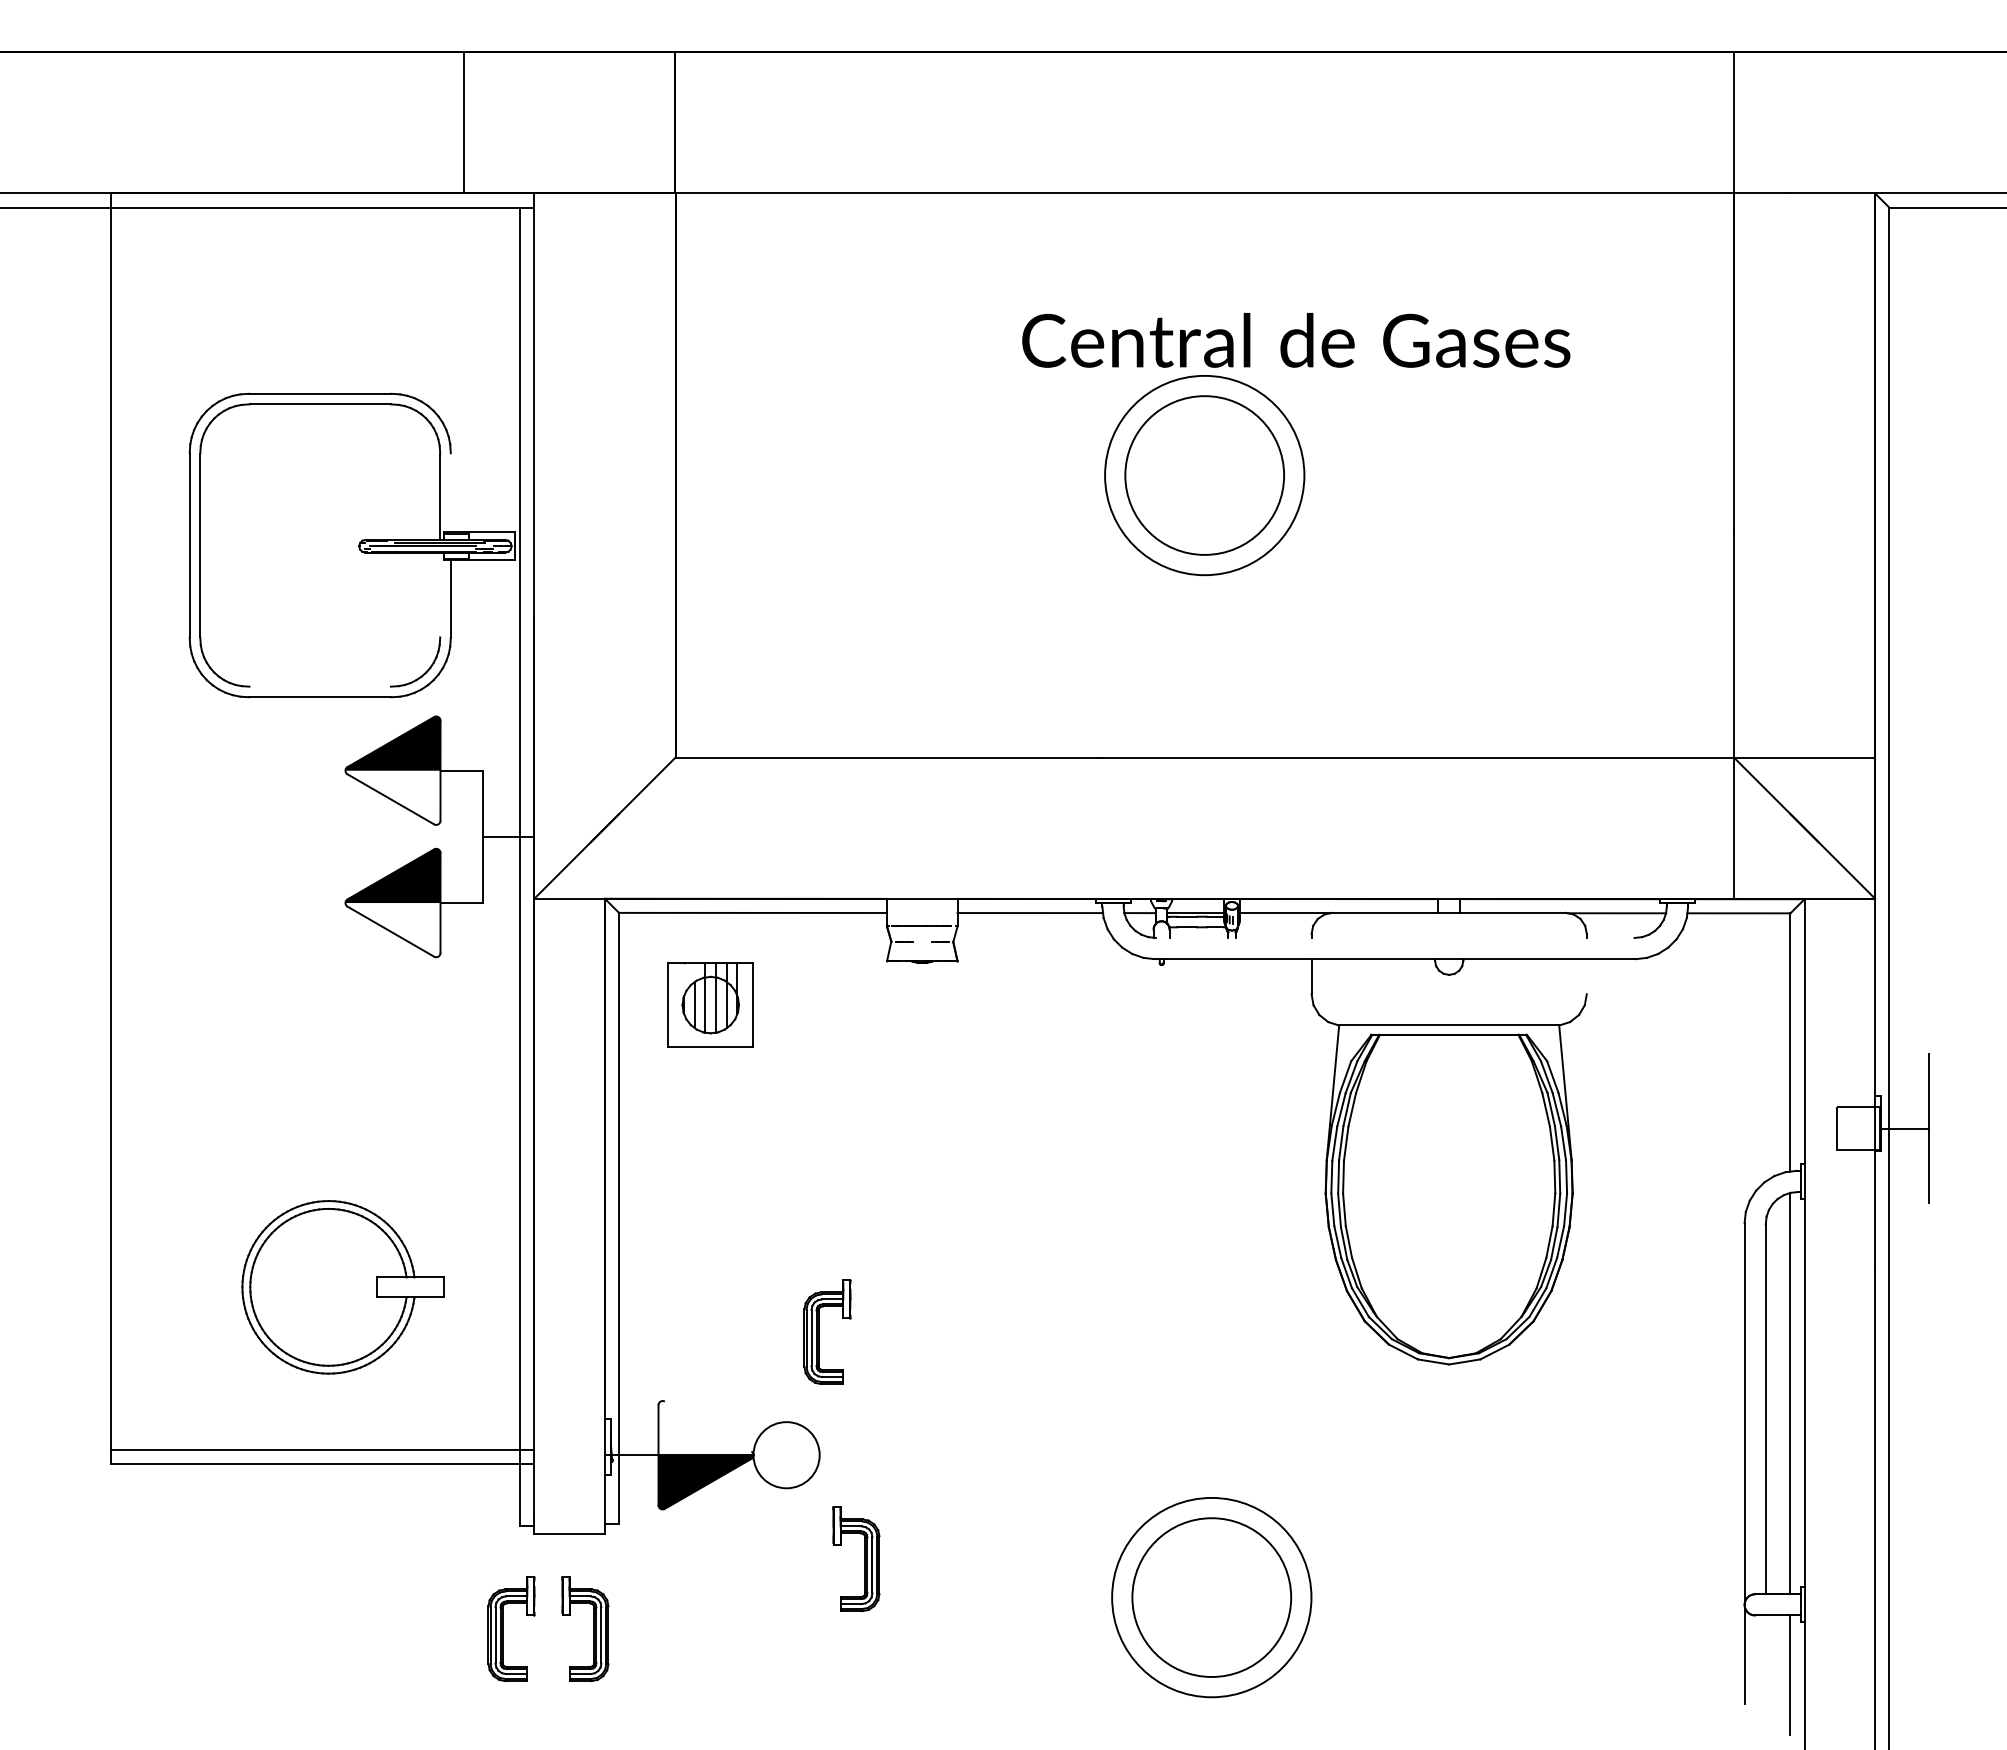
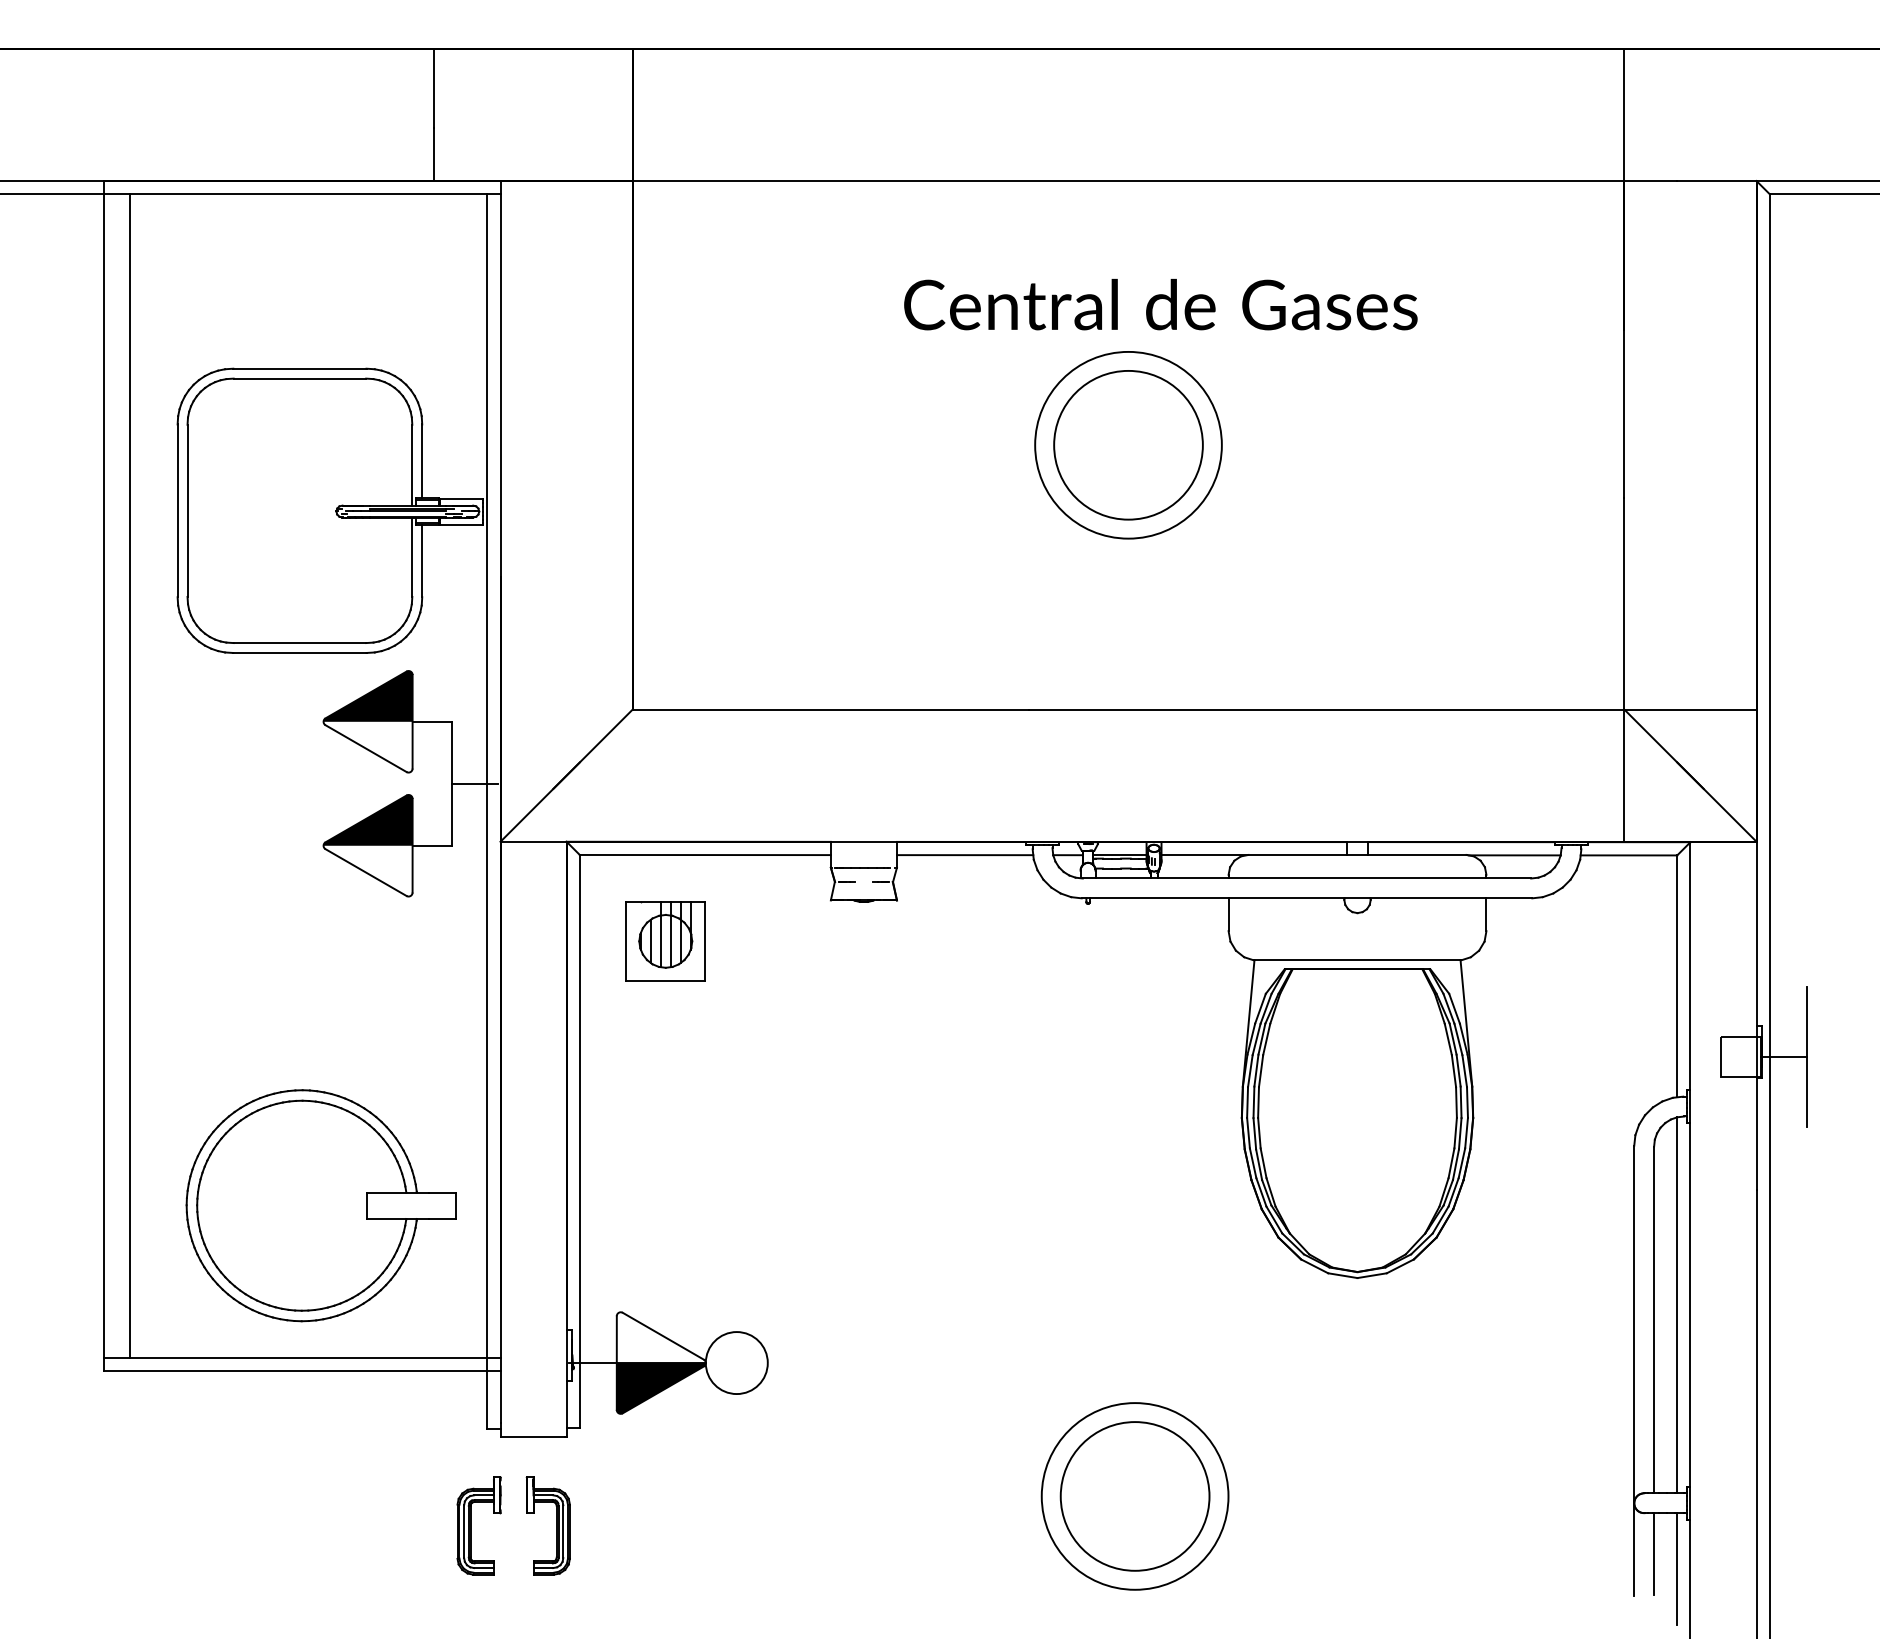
text: (1296, 340) -> (1161, 304), moved
line: (450, 492) -> (421, 461), added
line: (440, 594) -> (412, 556), added
line: (319, 686) -> (299, 642), added
line: (139, 828) -> (130, 775), added
line: (1394, 937) -> (1306, 878), added
line: (1586, 976) -> (1486, 914), added
part: (342, 1287) -> (320, 1205), size x1.43
part: (819, 1331) -> (767, 1247), removed
line: (707, 1426) -> (662, 1336), added
part: (864, 1558) -> (809, 1459), removed
line: (1765, 1659) -> (1653, 1554), added

